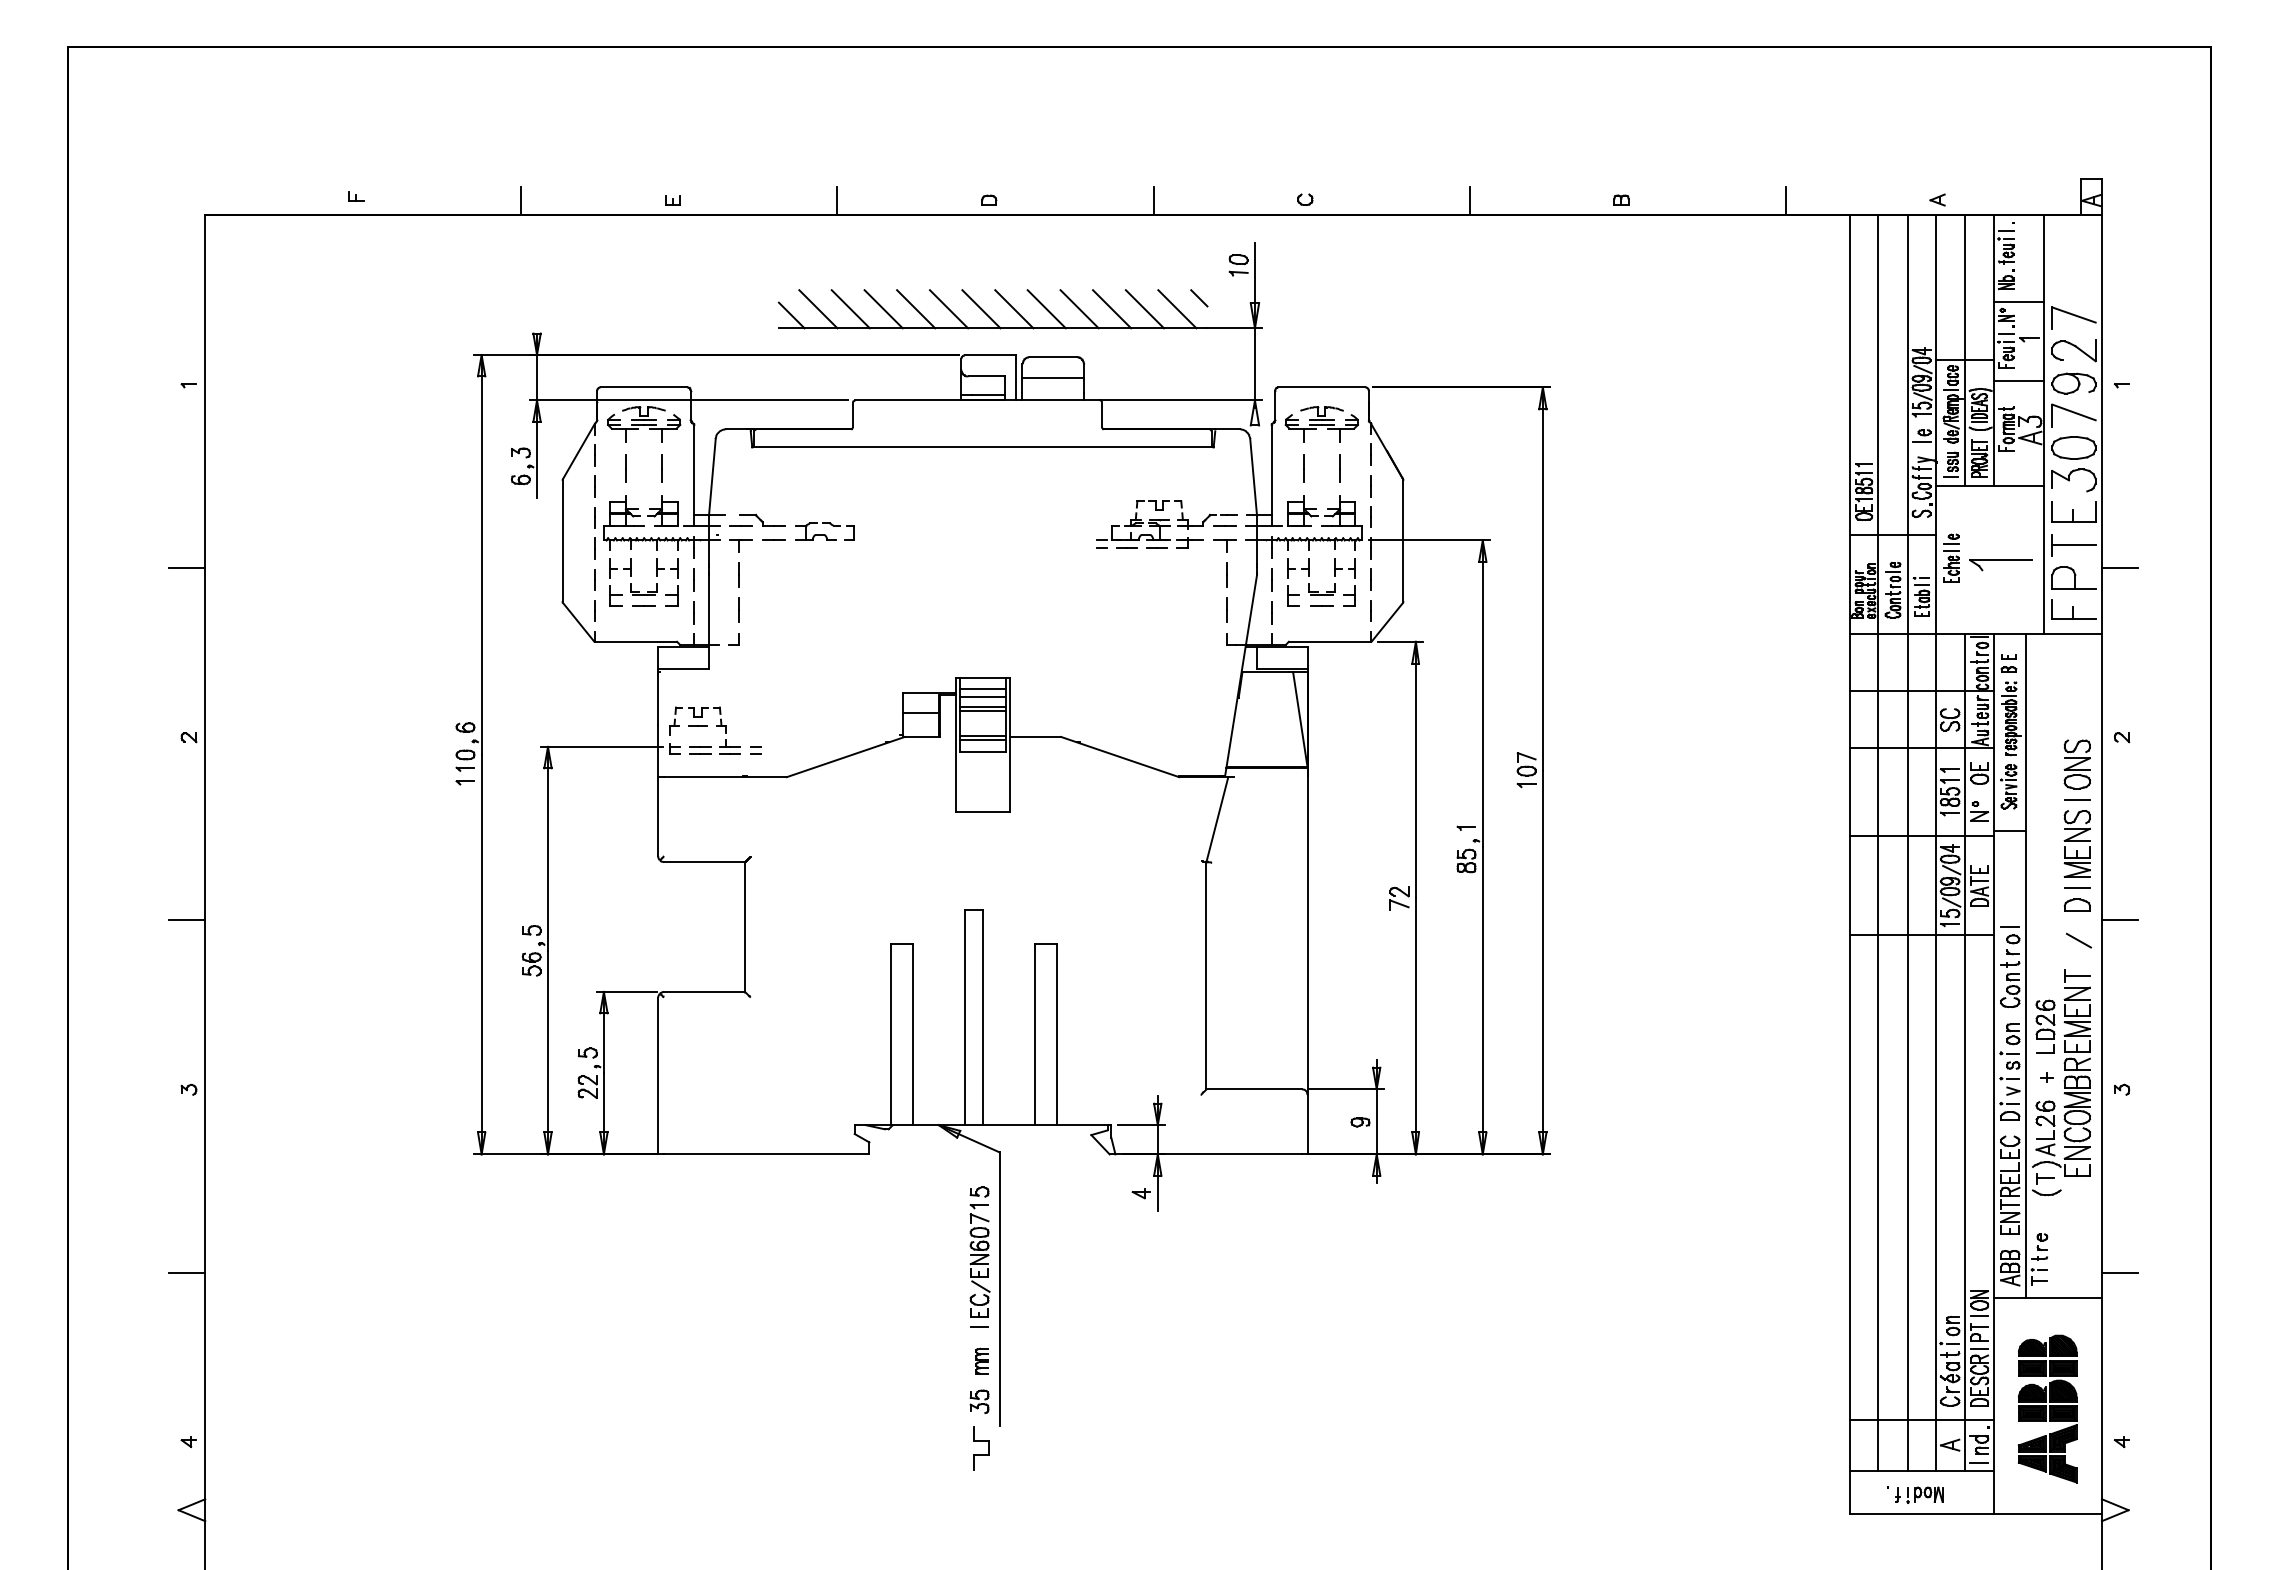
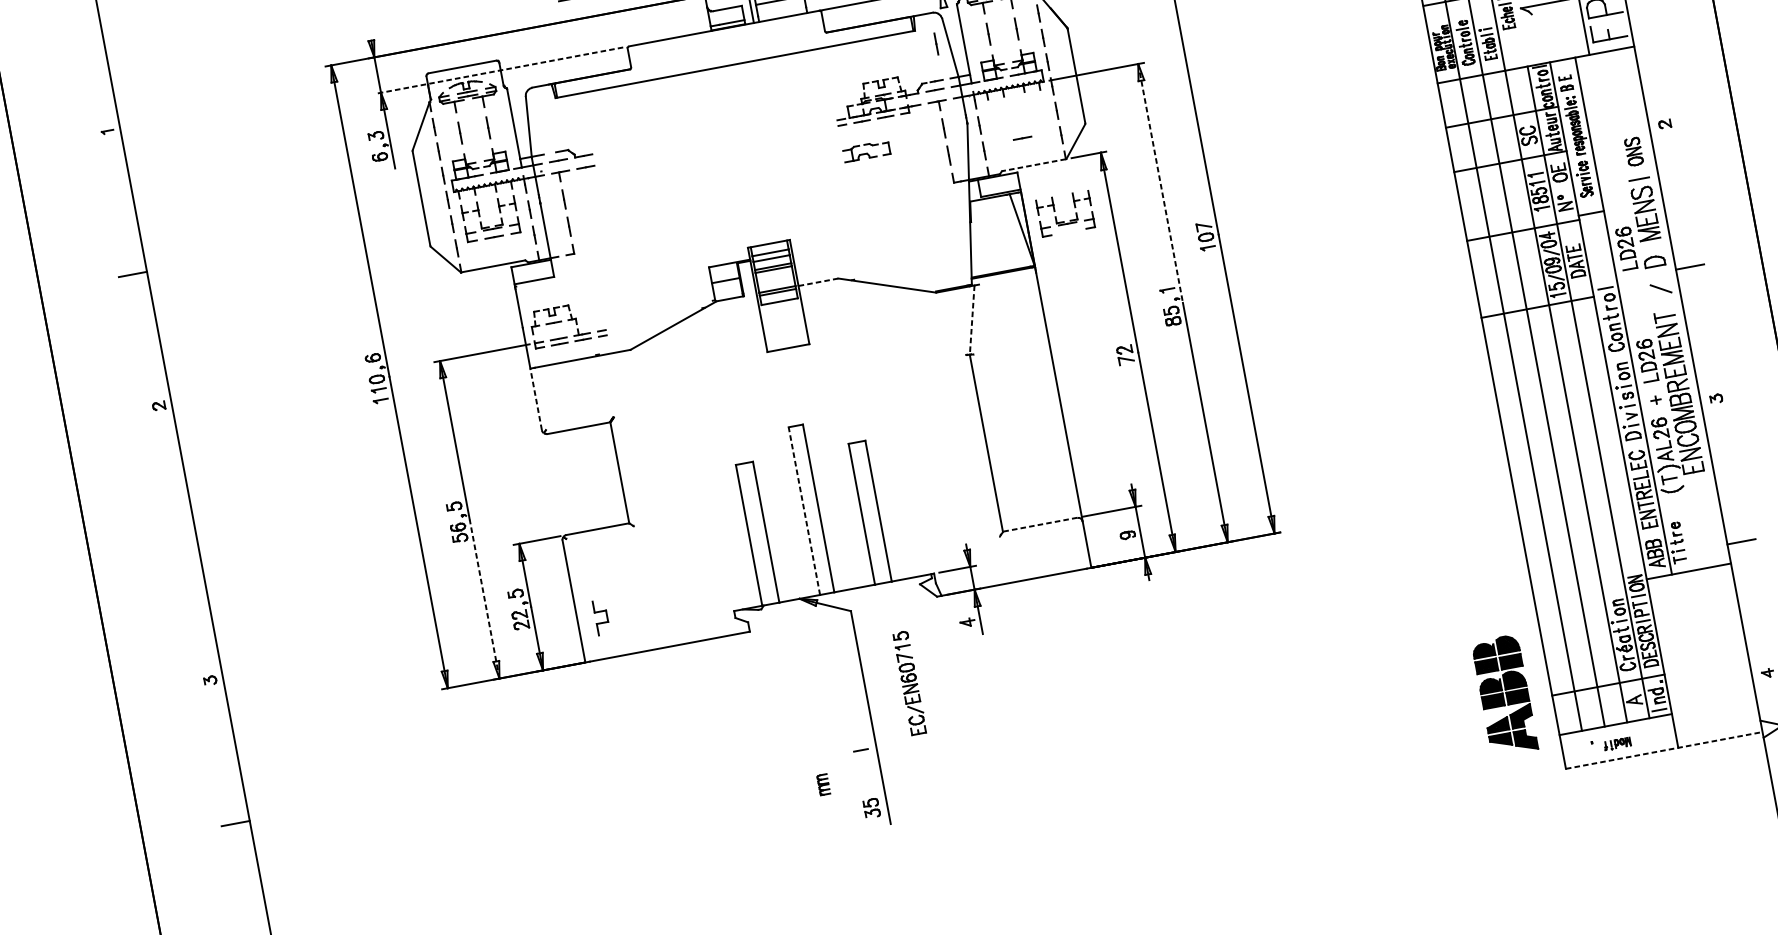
line: (688, 400) -> (499, 70), solid -> dashed
line: (1236, 468) -> (935, 43), added
part: (824, 531) -> (866, 151), moved
part: (1318, 591) -> (1064, 221), moved
line: (1329, 641) -> (1033, 165), solid -> dashed
line: (1482, 694) -> (1160, 184), solid -> dashed
line: (1035, 736) -> (818, 281), solid -> dashed
part: (2076, 764) -> (1633, 151), size x0.7
line: (658, 816) -> (536, 399), solid -> dashed
line: (1217, 819) -> (972, 320), solid -> dashed
part: (2045, 882) -> (1626, 248), added
line: (2076, 887) -> (1651, 247), removed
line: (187, 920) -> (184, 548), removed
line: (964, 1017) -> (804, 511), solid -> dashed
line: (547, 1052) -> (484, 599), solid -> dashed
line: (1254, 1089) -> (1040, 525), solid -> dashed
part: (979, 1251) -> (909, 682), moved
part: (981, 1360) -> (822, 784), moved
part: (2047, 1408) -> (1504, 695), moved
part: (981, 1448) -> (601, 617), moved
part: (1919, 1494) -> (1617, 743), size x0.7
line: (1976, 1513) -> (1664, 750), solid -> dashed

